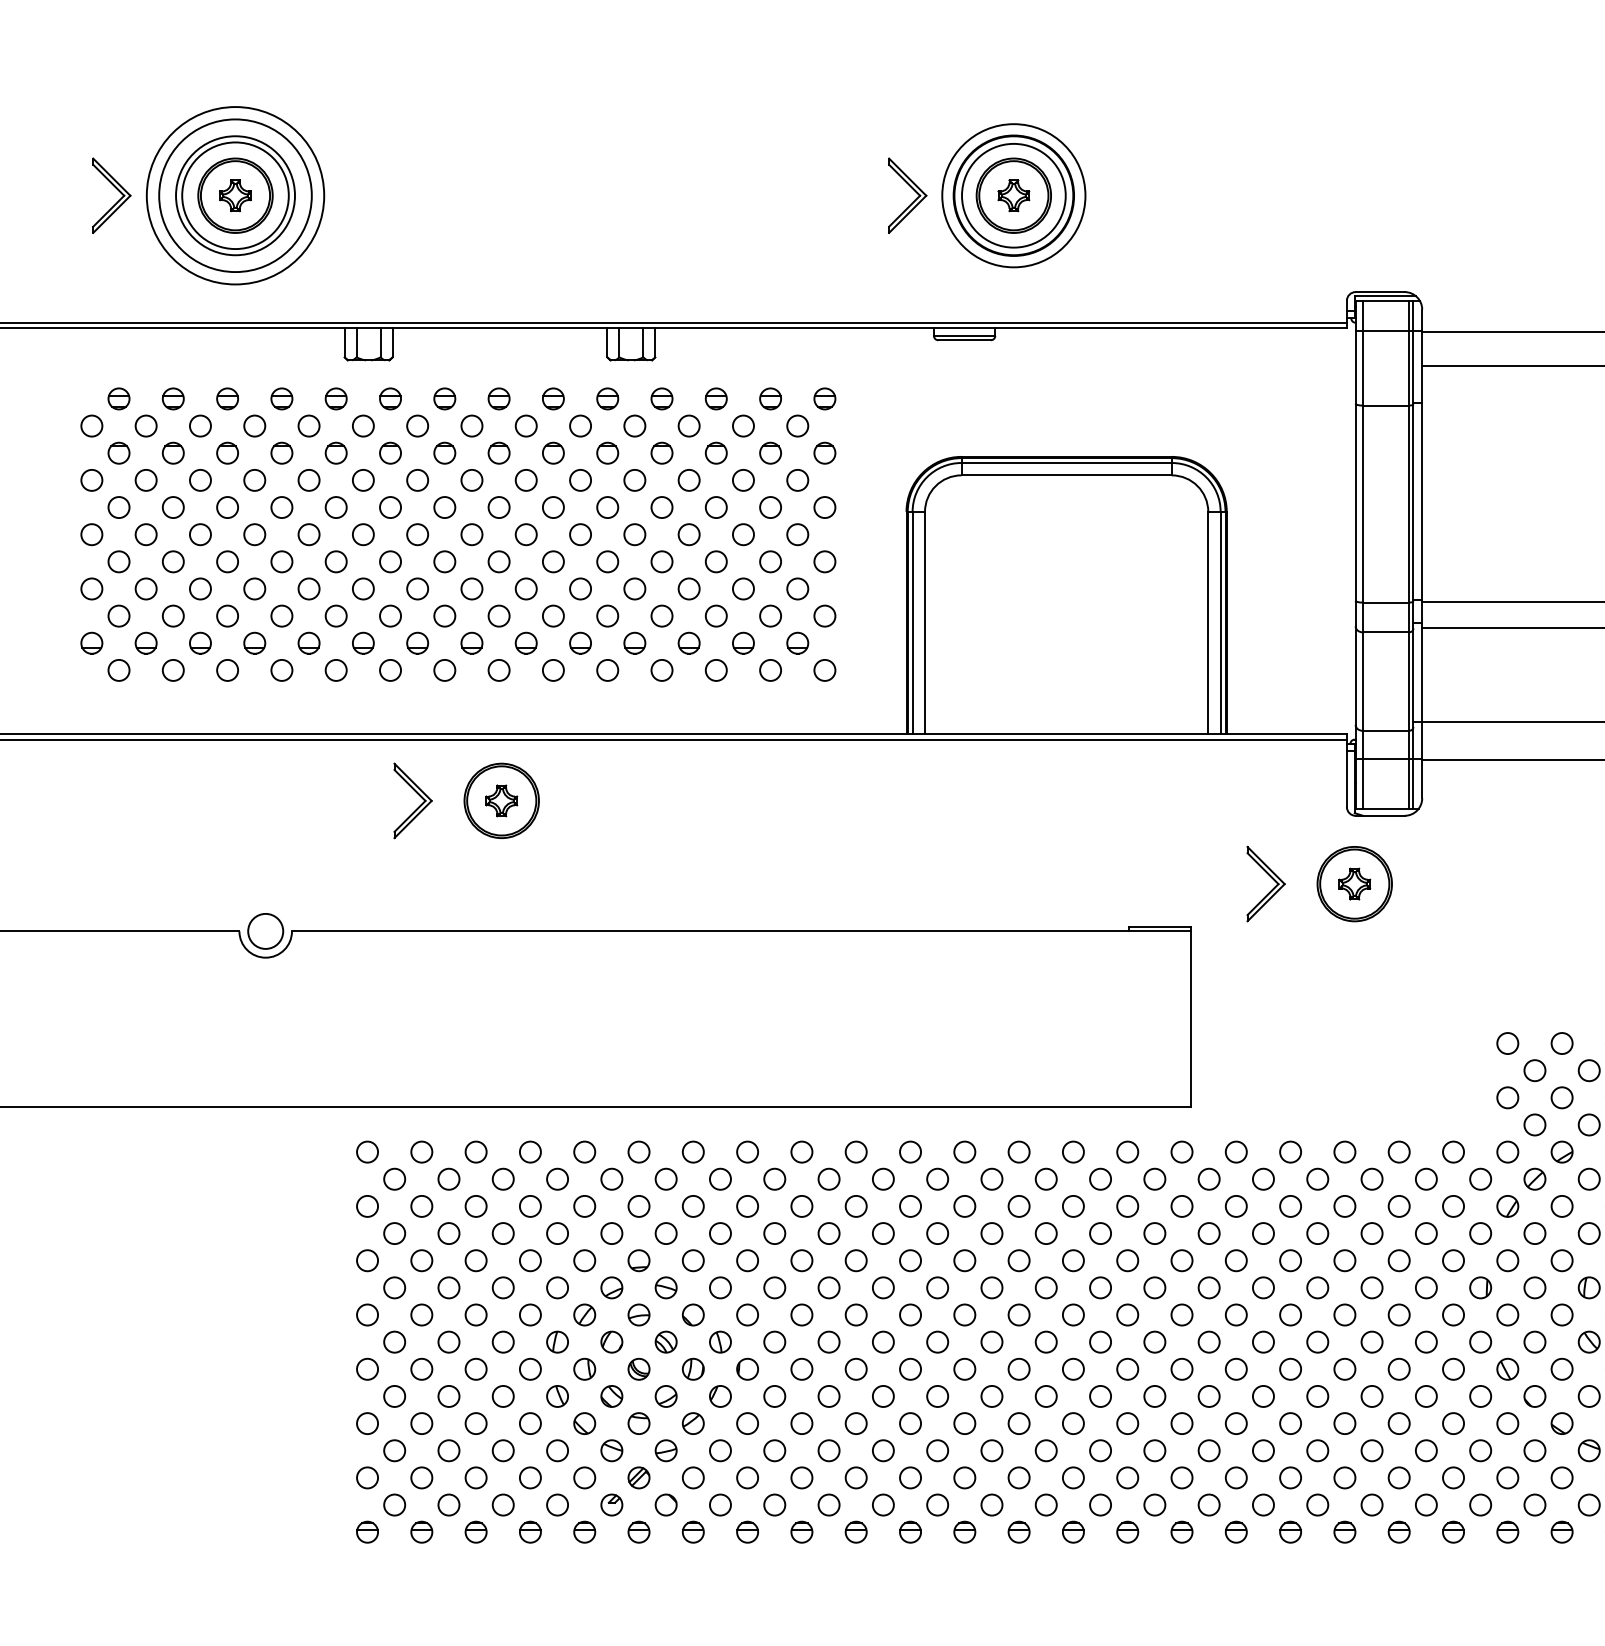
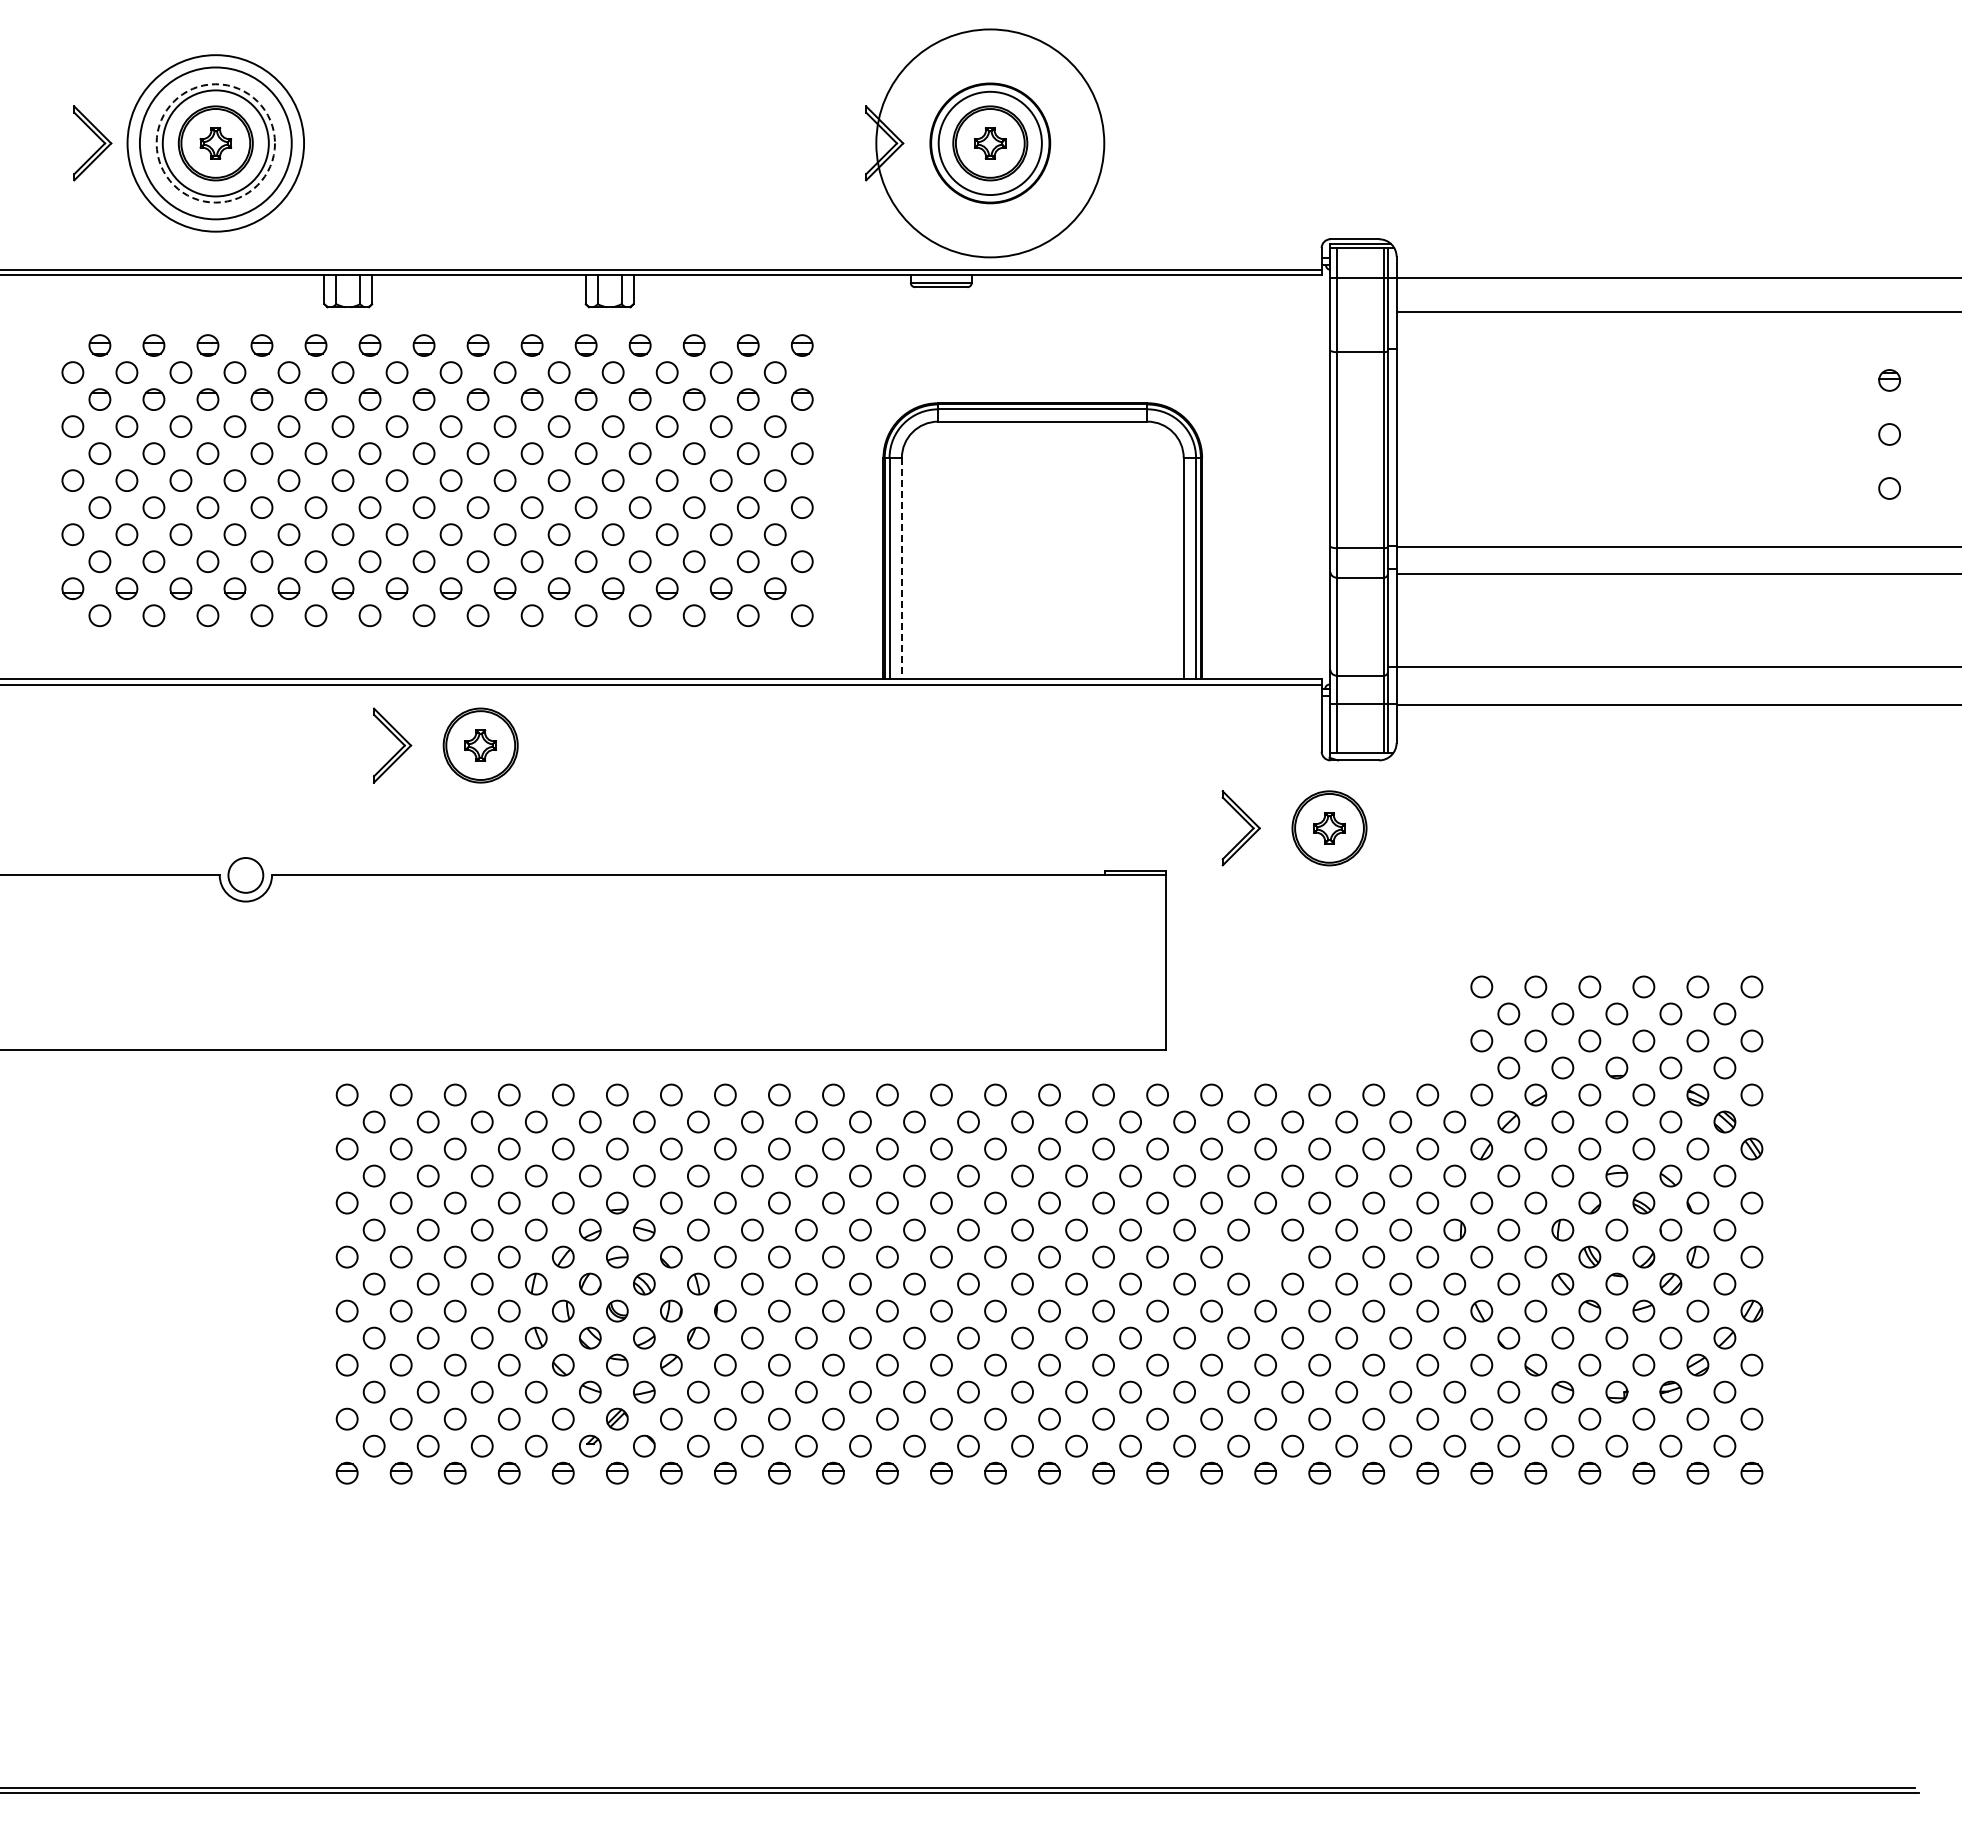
circle: (235, 195) -> (215, 143), solid -> dashed
circle: (1014, 195) -> (990, 143), size x1.6
line: (924, 622) -> (901, 568), solid -> dashed
circle: (1290, 1314) -> (1265, 1256), removed

